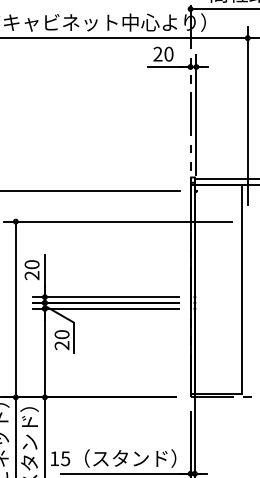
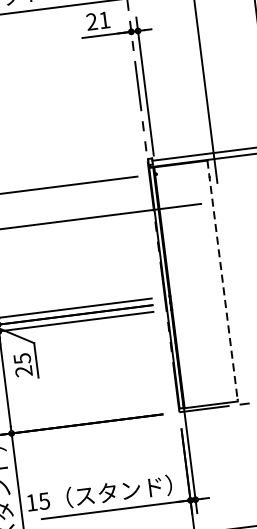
text: (168, 53) -> (104, 19), 20 -> 21
line: (241, 289) -> (222, 280), solid -> dashed
text: (61, 334) -> (21, 358), 20 -> 25

